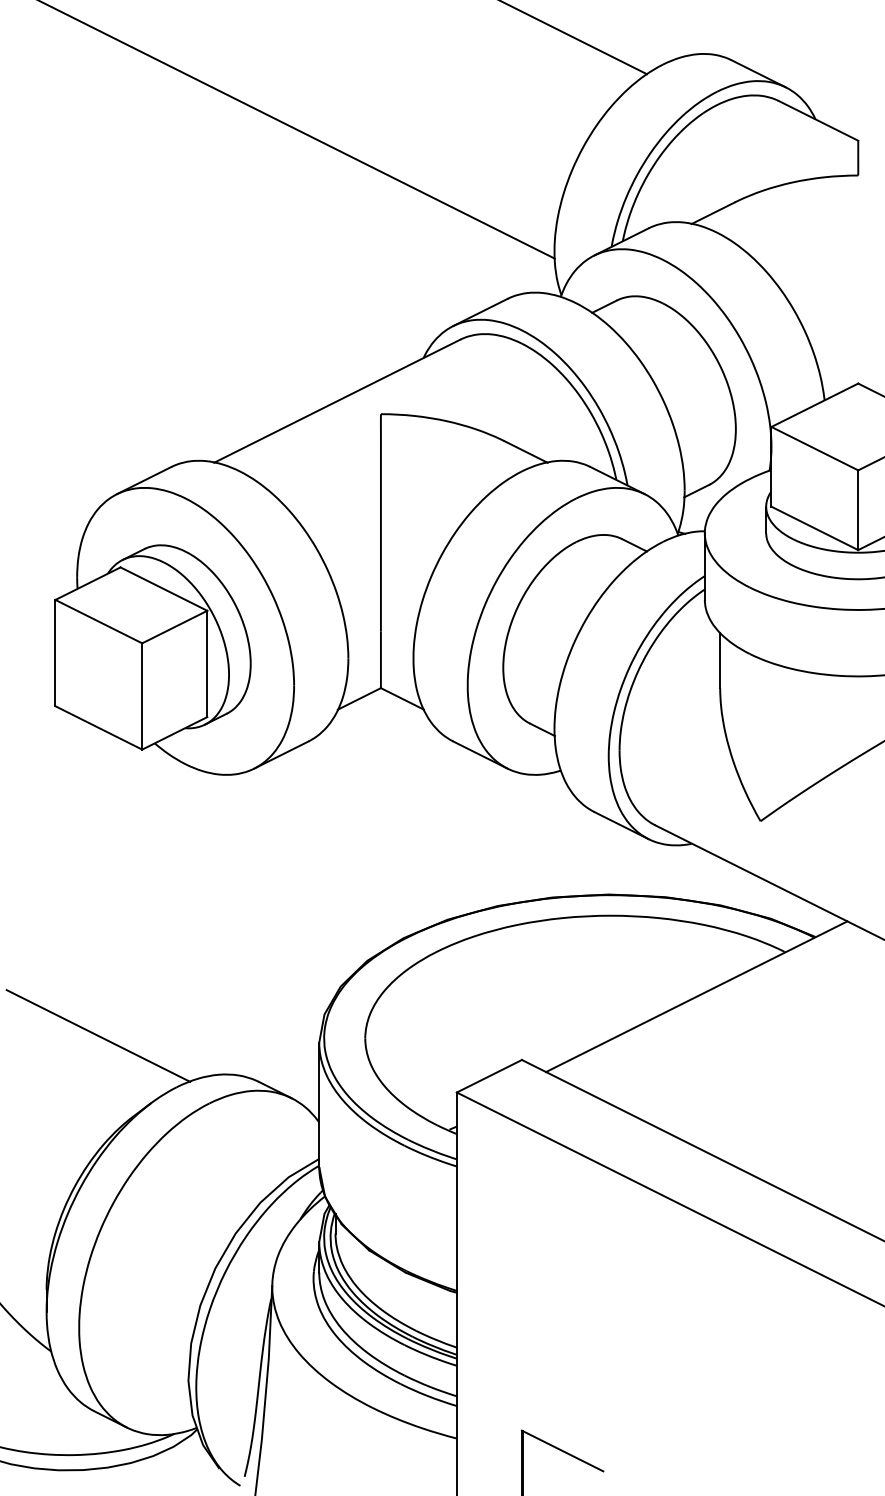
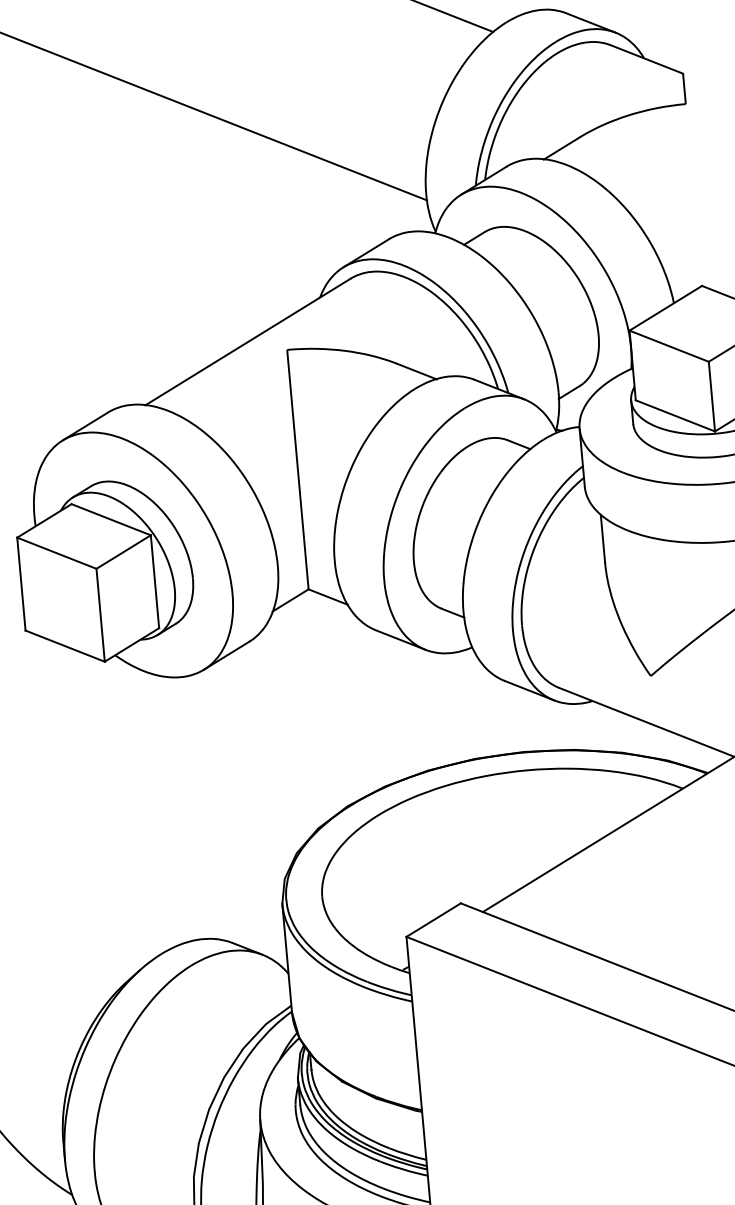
line: (98, 1035) -> (88, 914), removed

